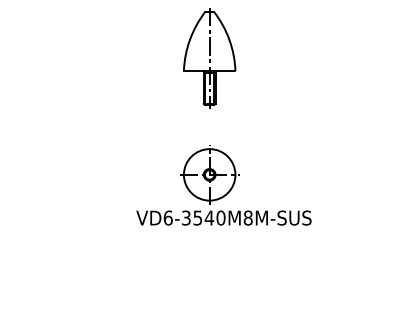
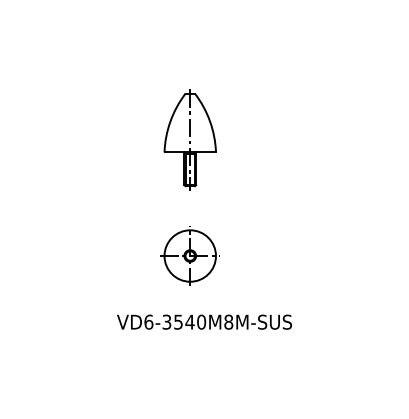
text: (223, 217) -> (204, 321), moved

